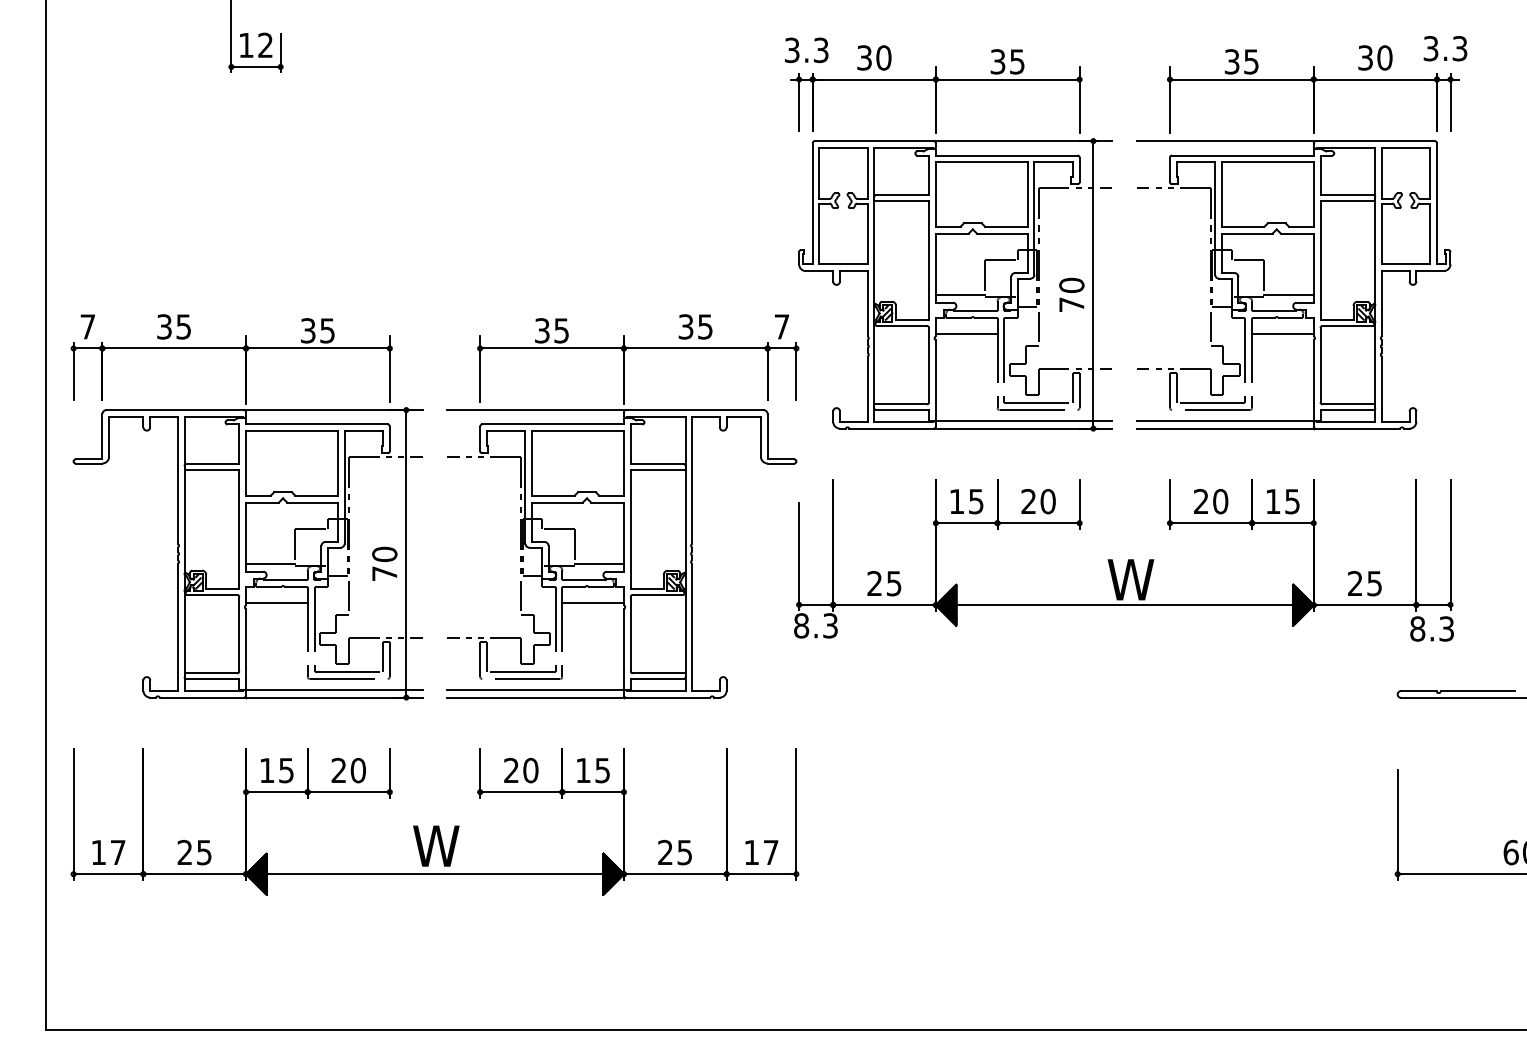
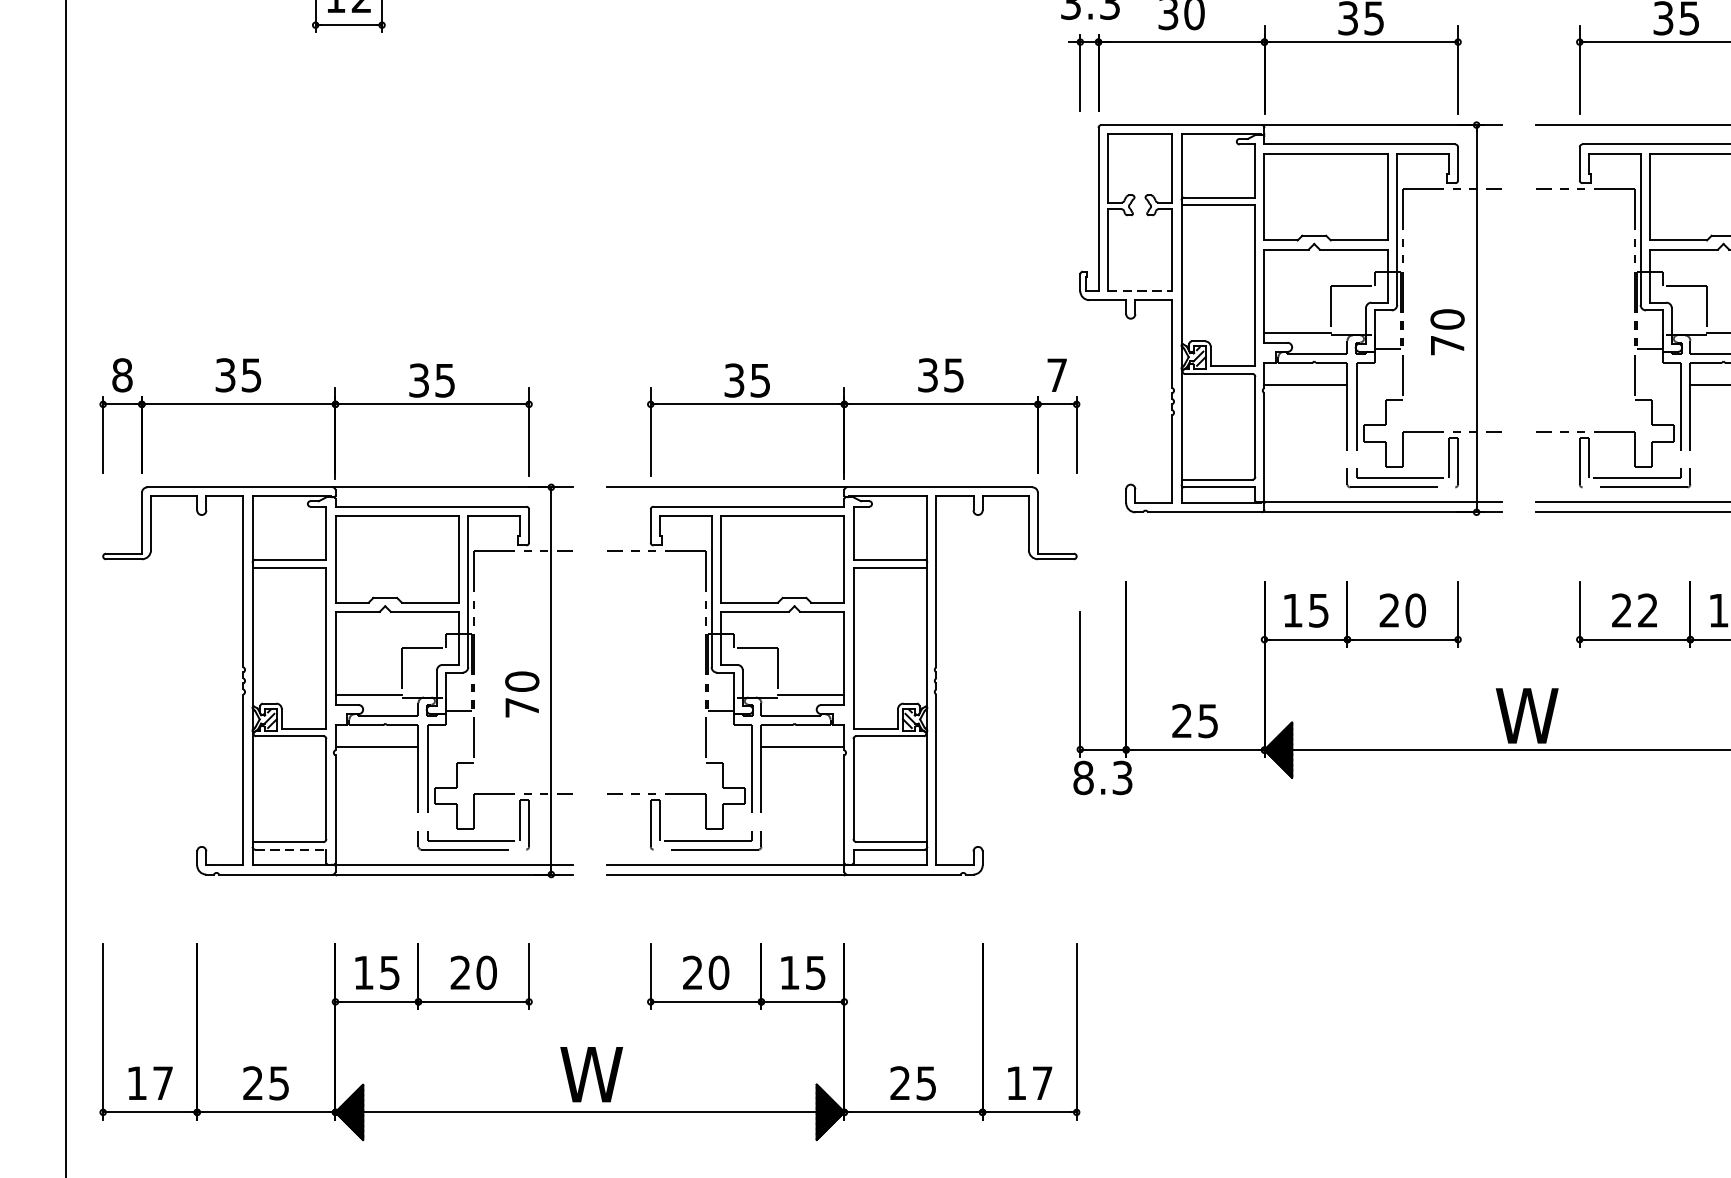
line: (843, 264) -> (1140, 291), solid -> dashed
text: (87, 326) -> (121, 374), 7 -> 8
text: (1220, 501) -> (1647, 610), 20 -> 22
line: (213, 679) -> (291, 850), solid -> dashed

